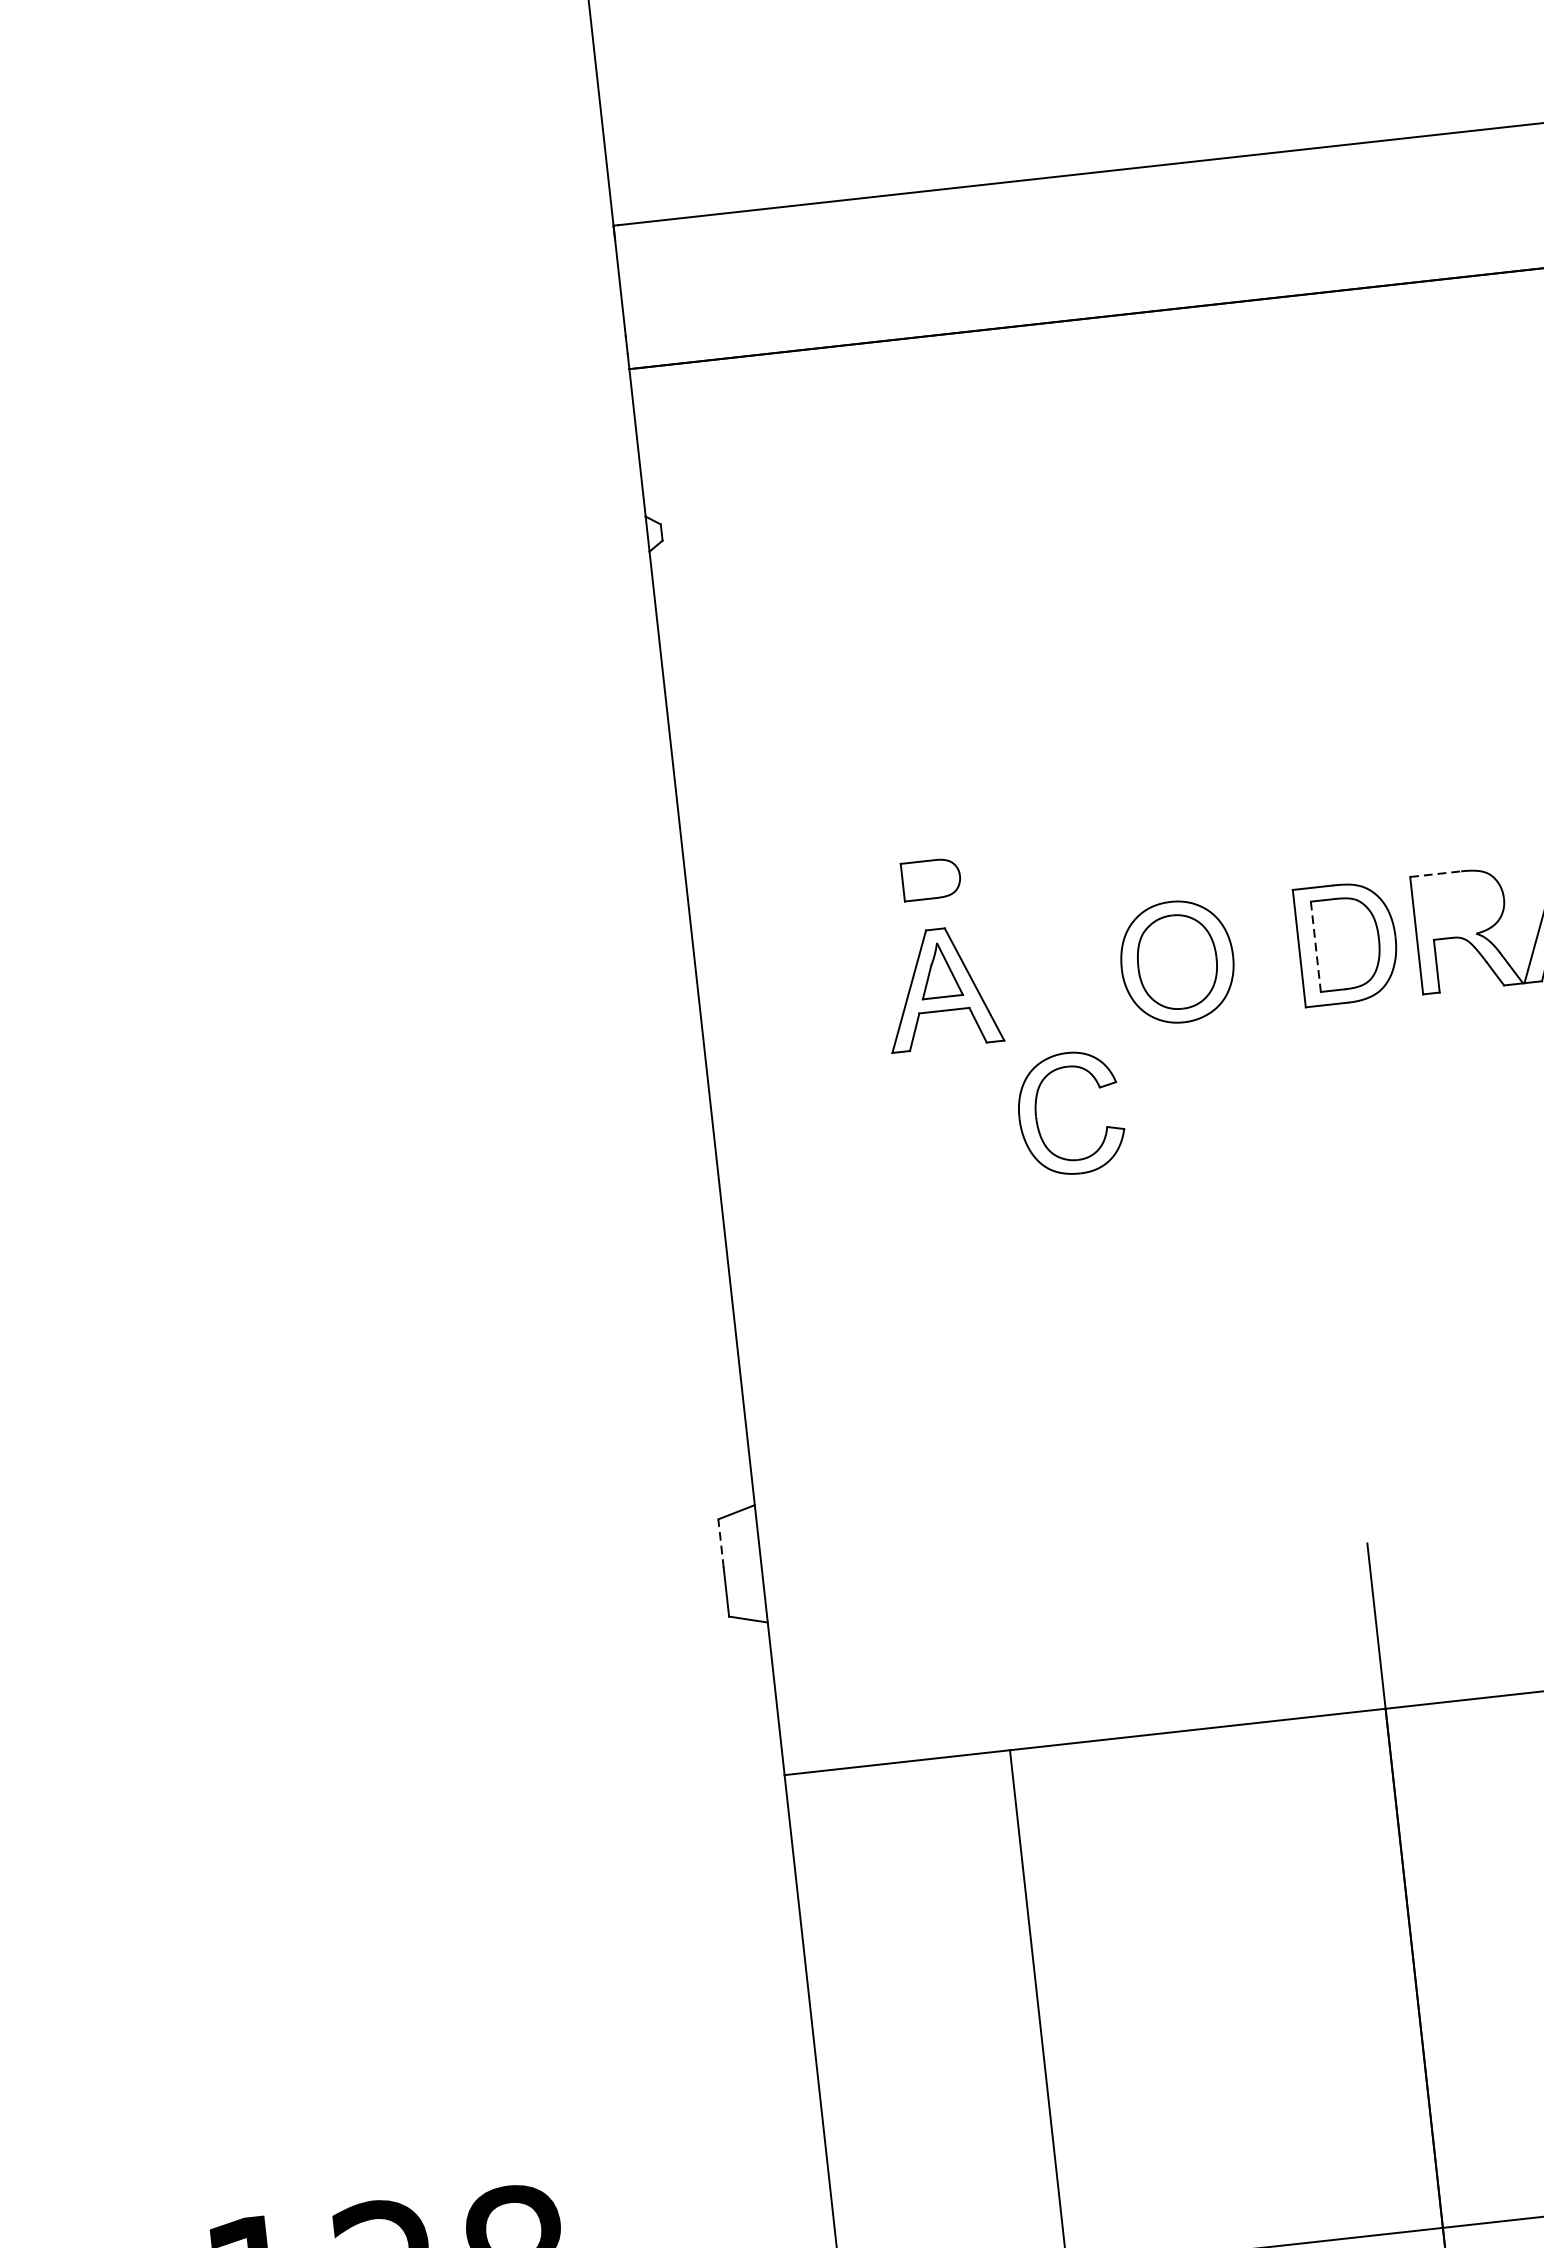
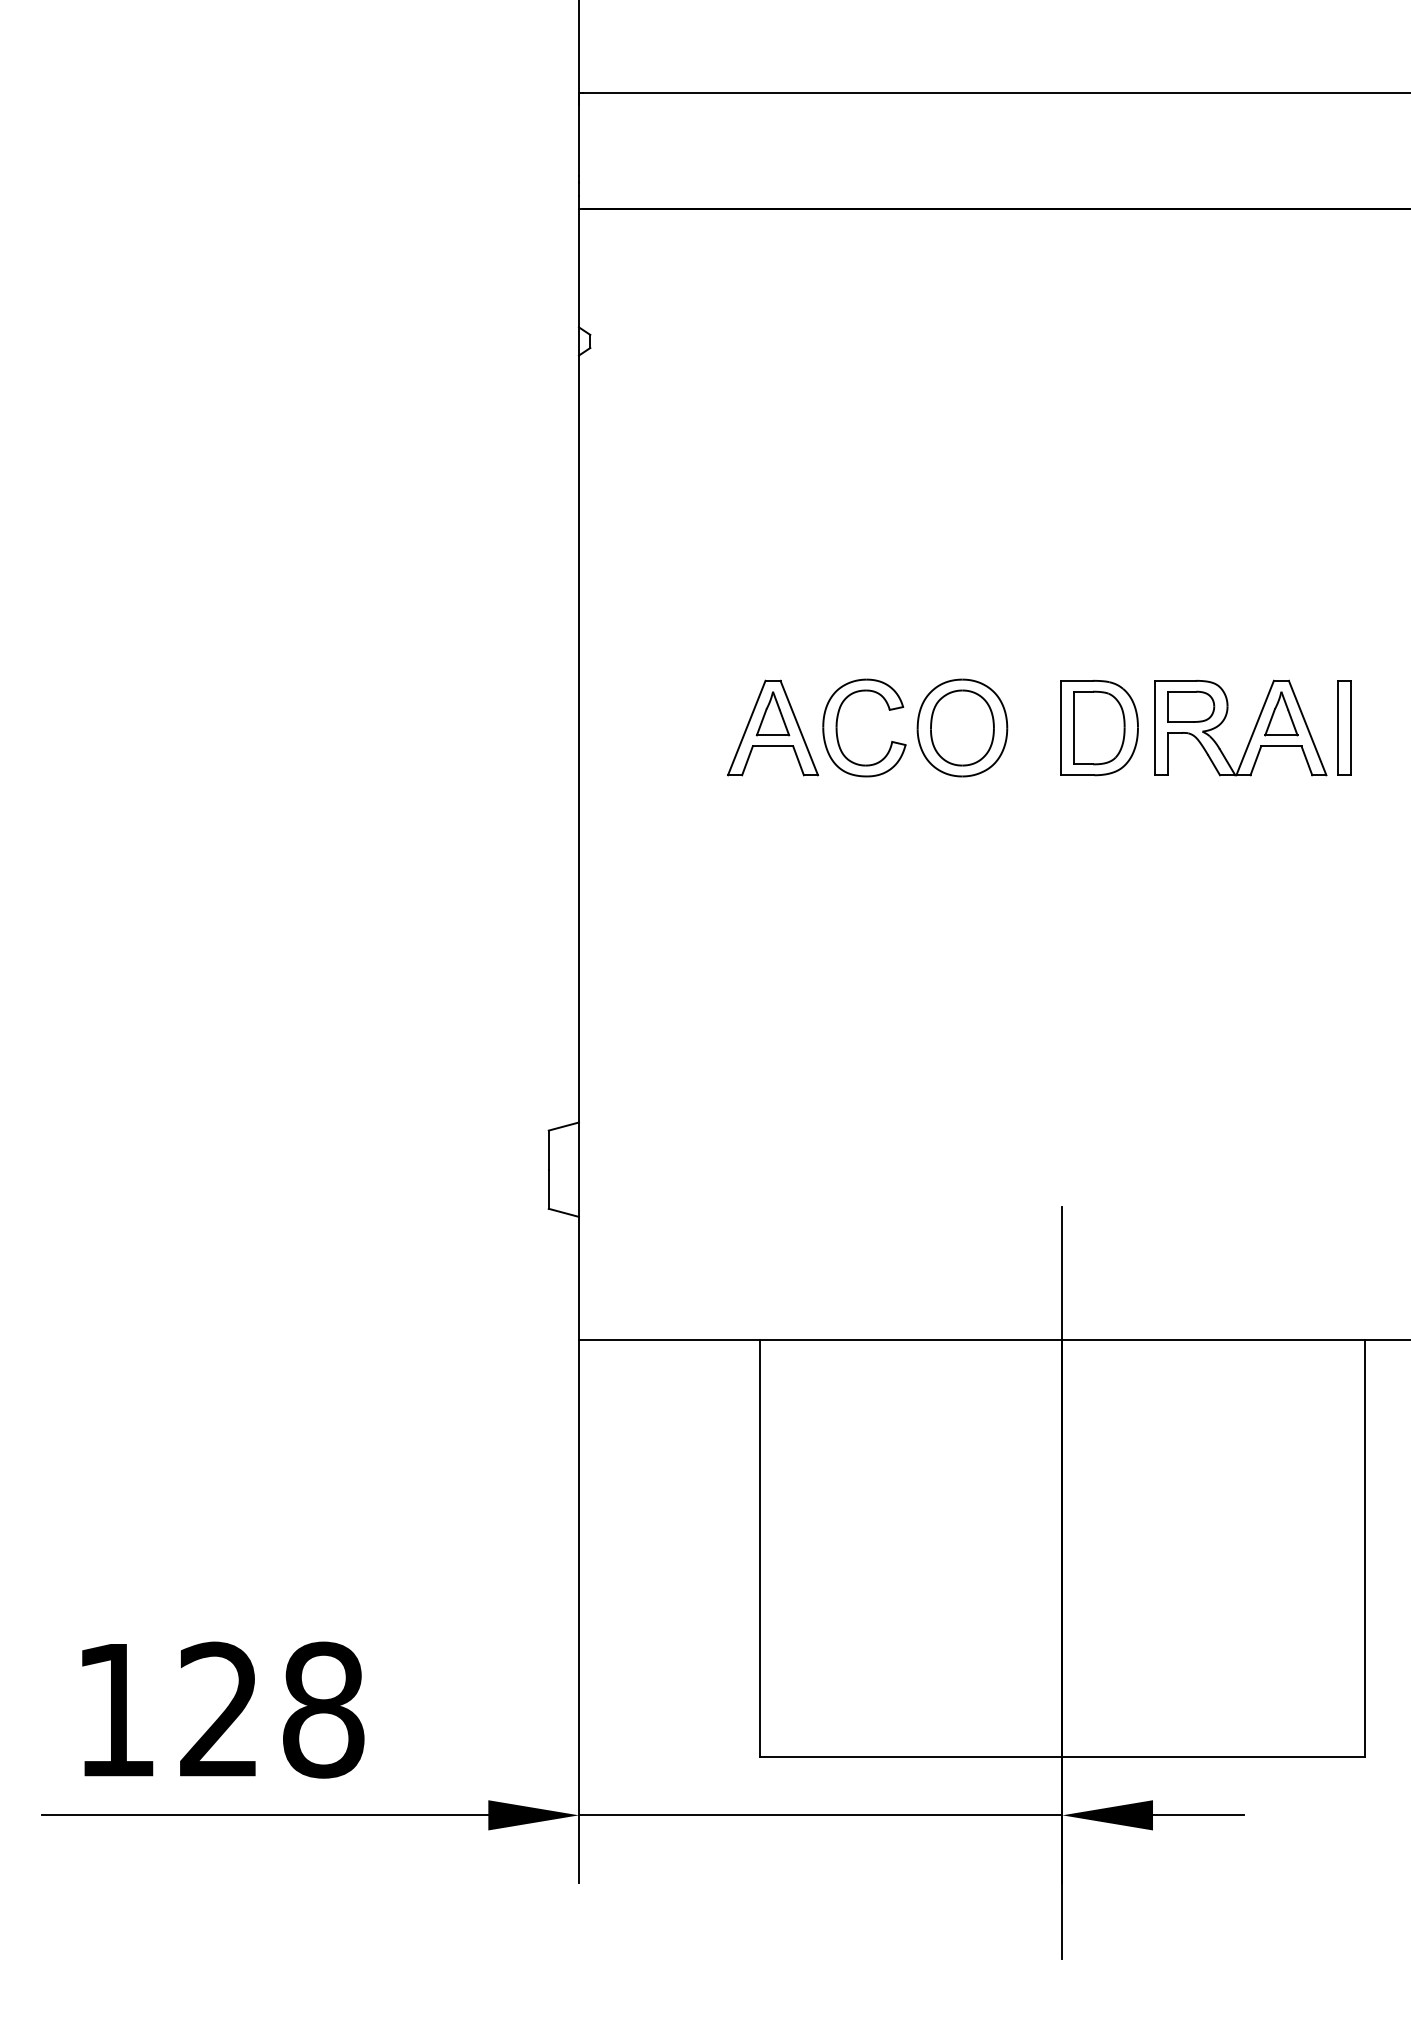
line: (1435, 873) -> (1175, 680), dashed -> solid
part: (931, 879) -> (1191, 706), moved
line: (1315, 947) -> (1073, 728), dashed -> solid
part: (1037, 1116) -> (837, 727), moved
line: (720, 1544) -> (548, 1150), dashed -> solid

